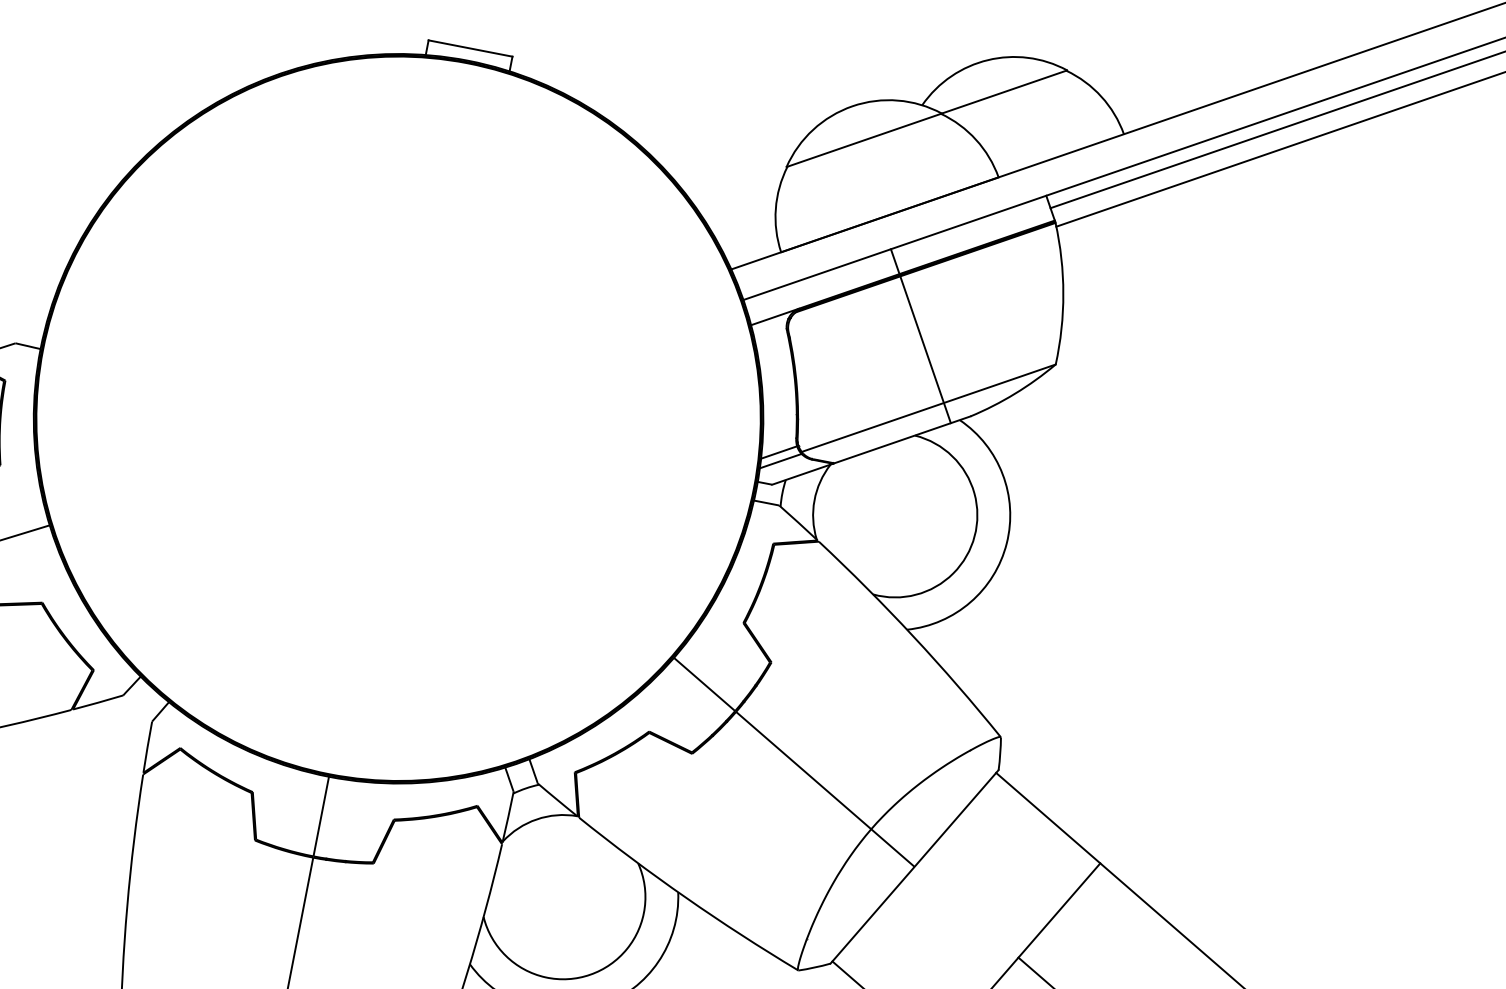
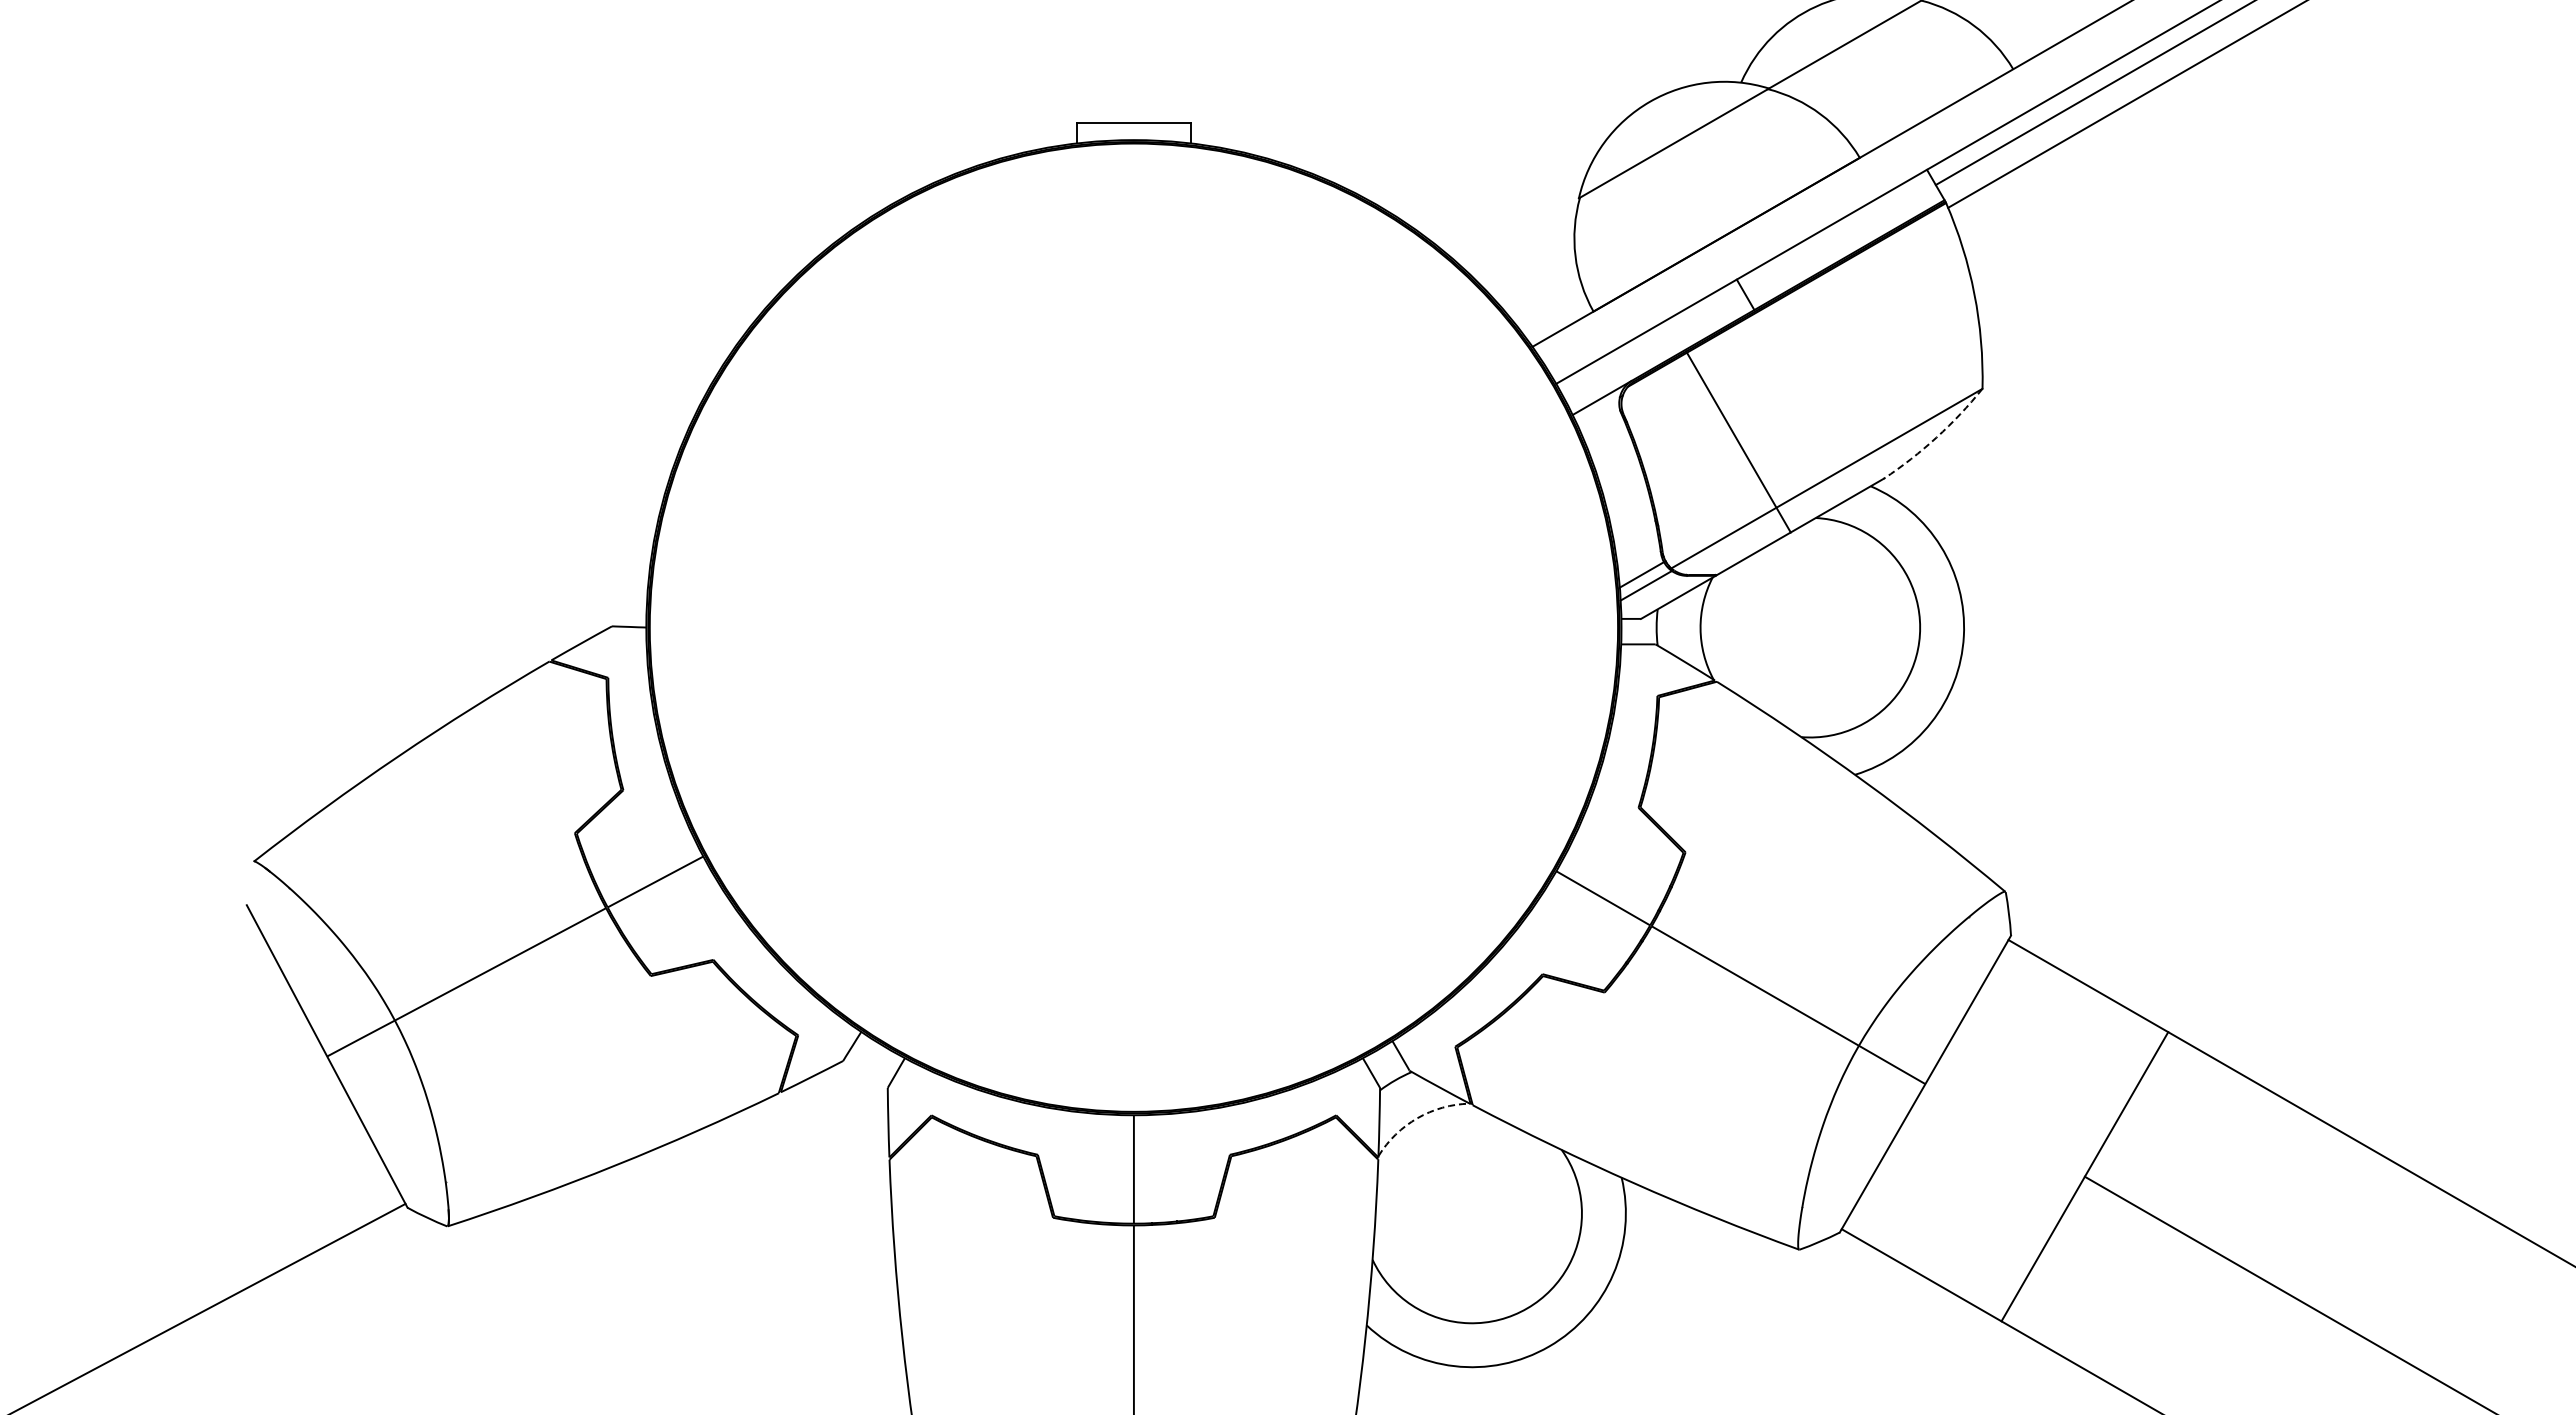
line: (925, 348) -> (1738, 441), moved
arc: (1015, 393) -> (1936, 437), solid -> dashed
arc: (536, 819) -> (1417, 1118), solid -> dashed

